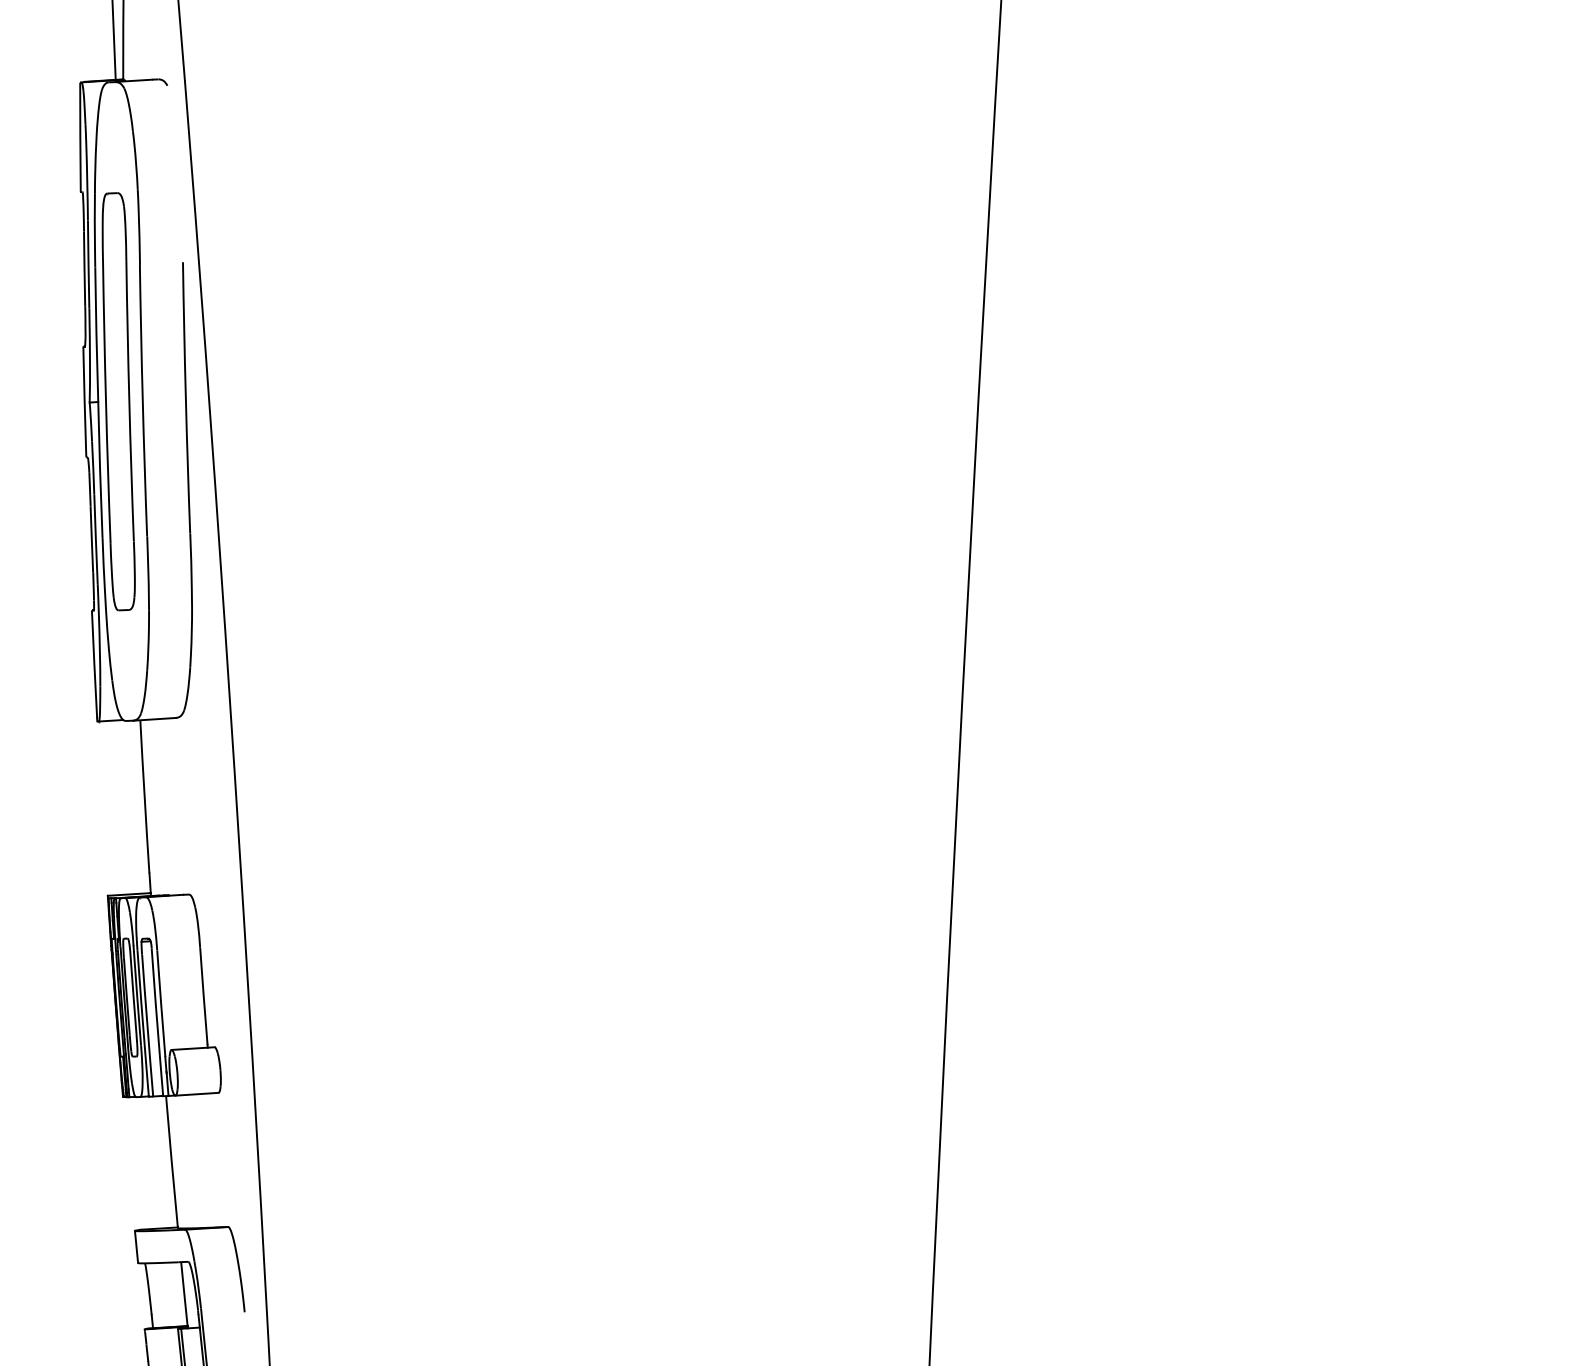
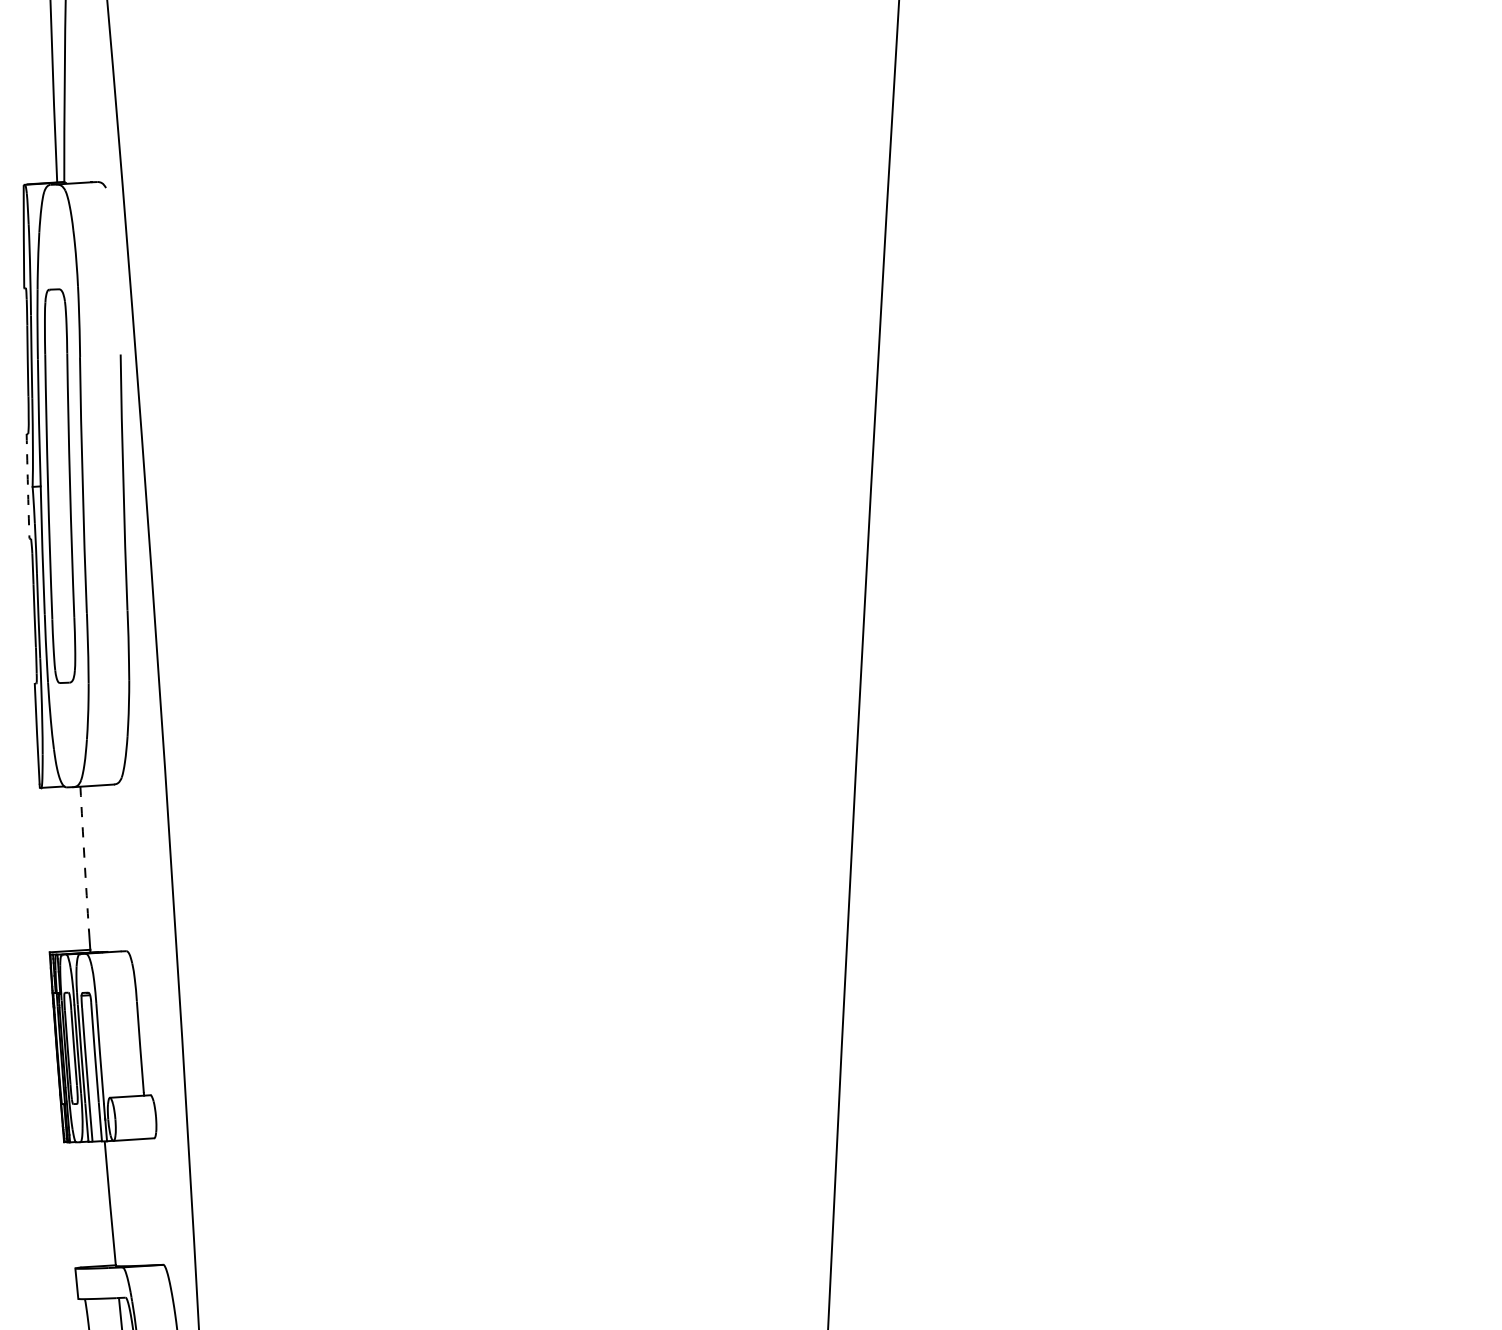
arc: (84, 402) -> (27, 486), solid -> dashed
arc: (144, 797) -> (84, 859), solid -> dashed

